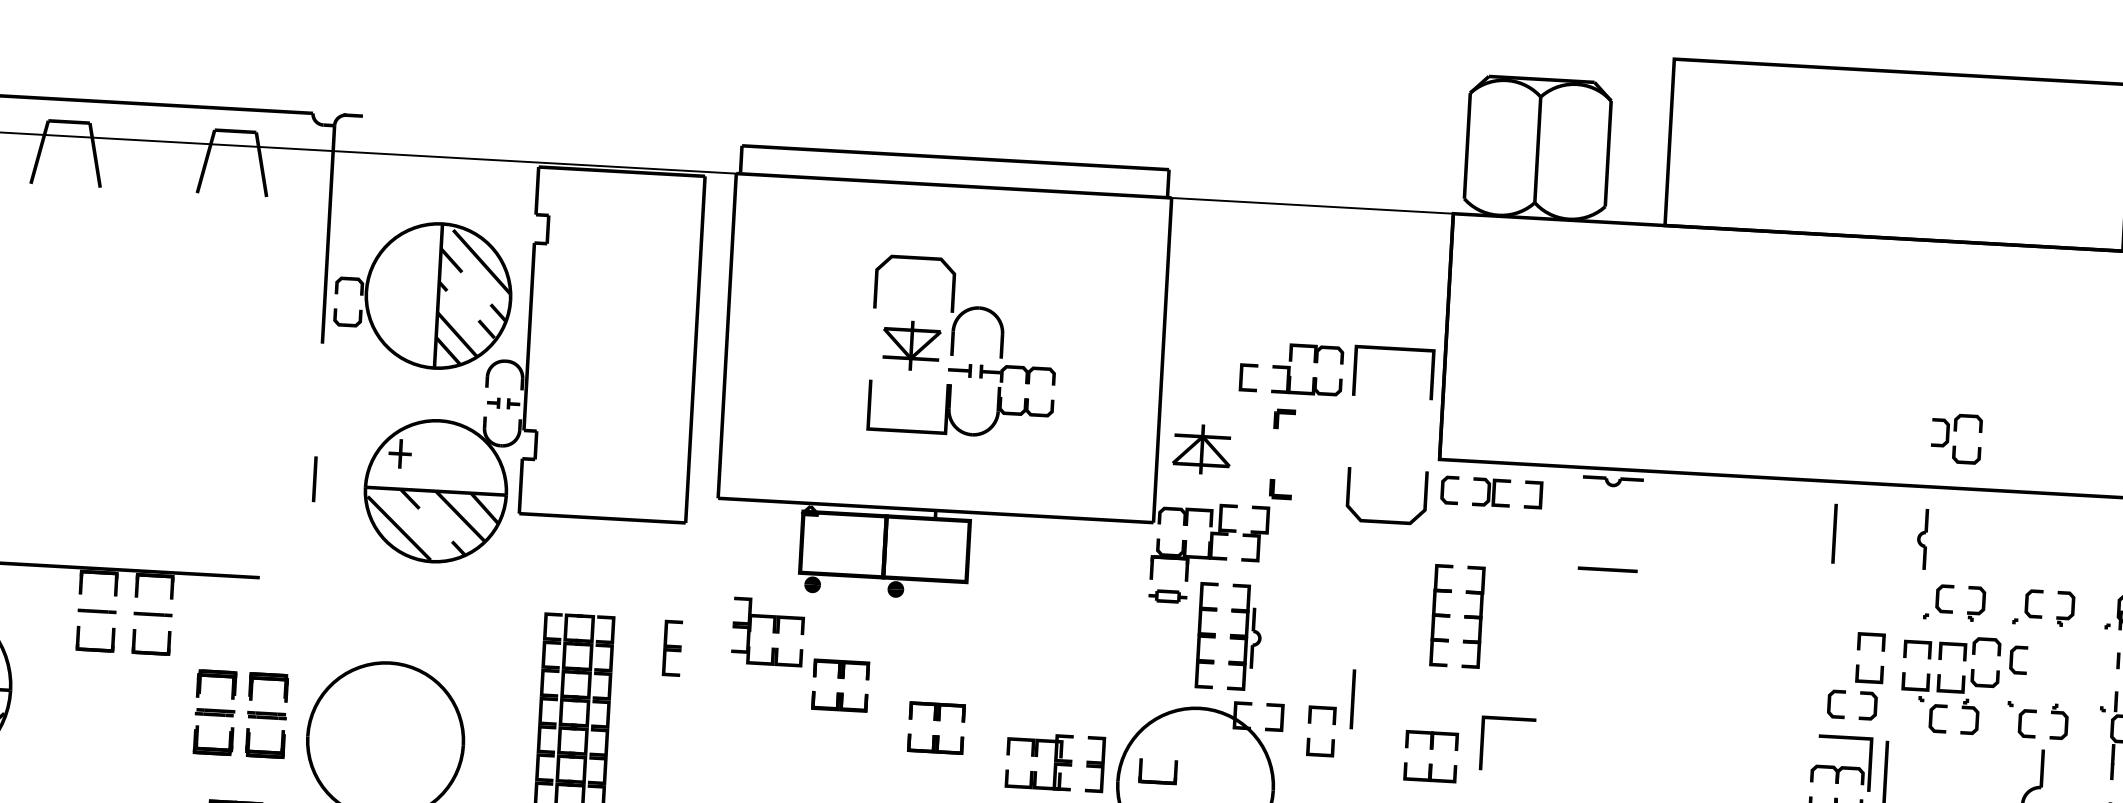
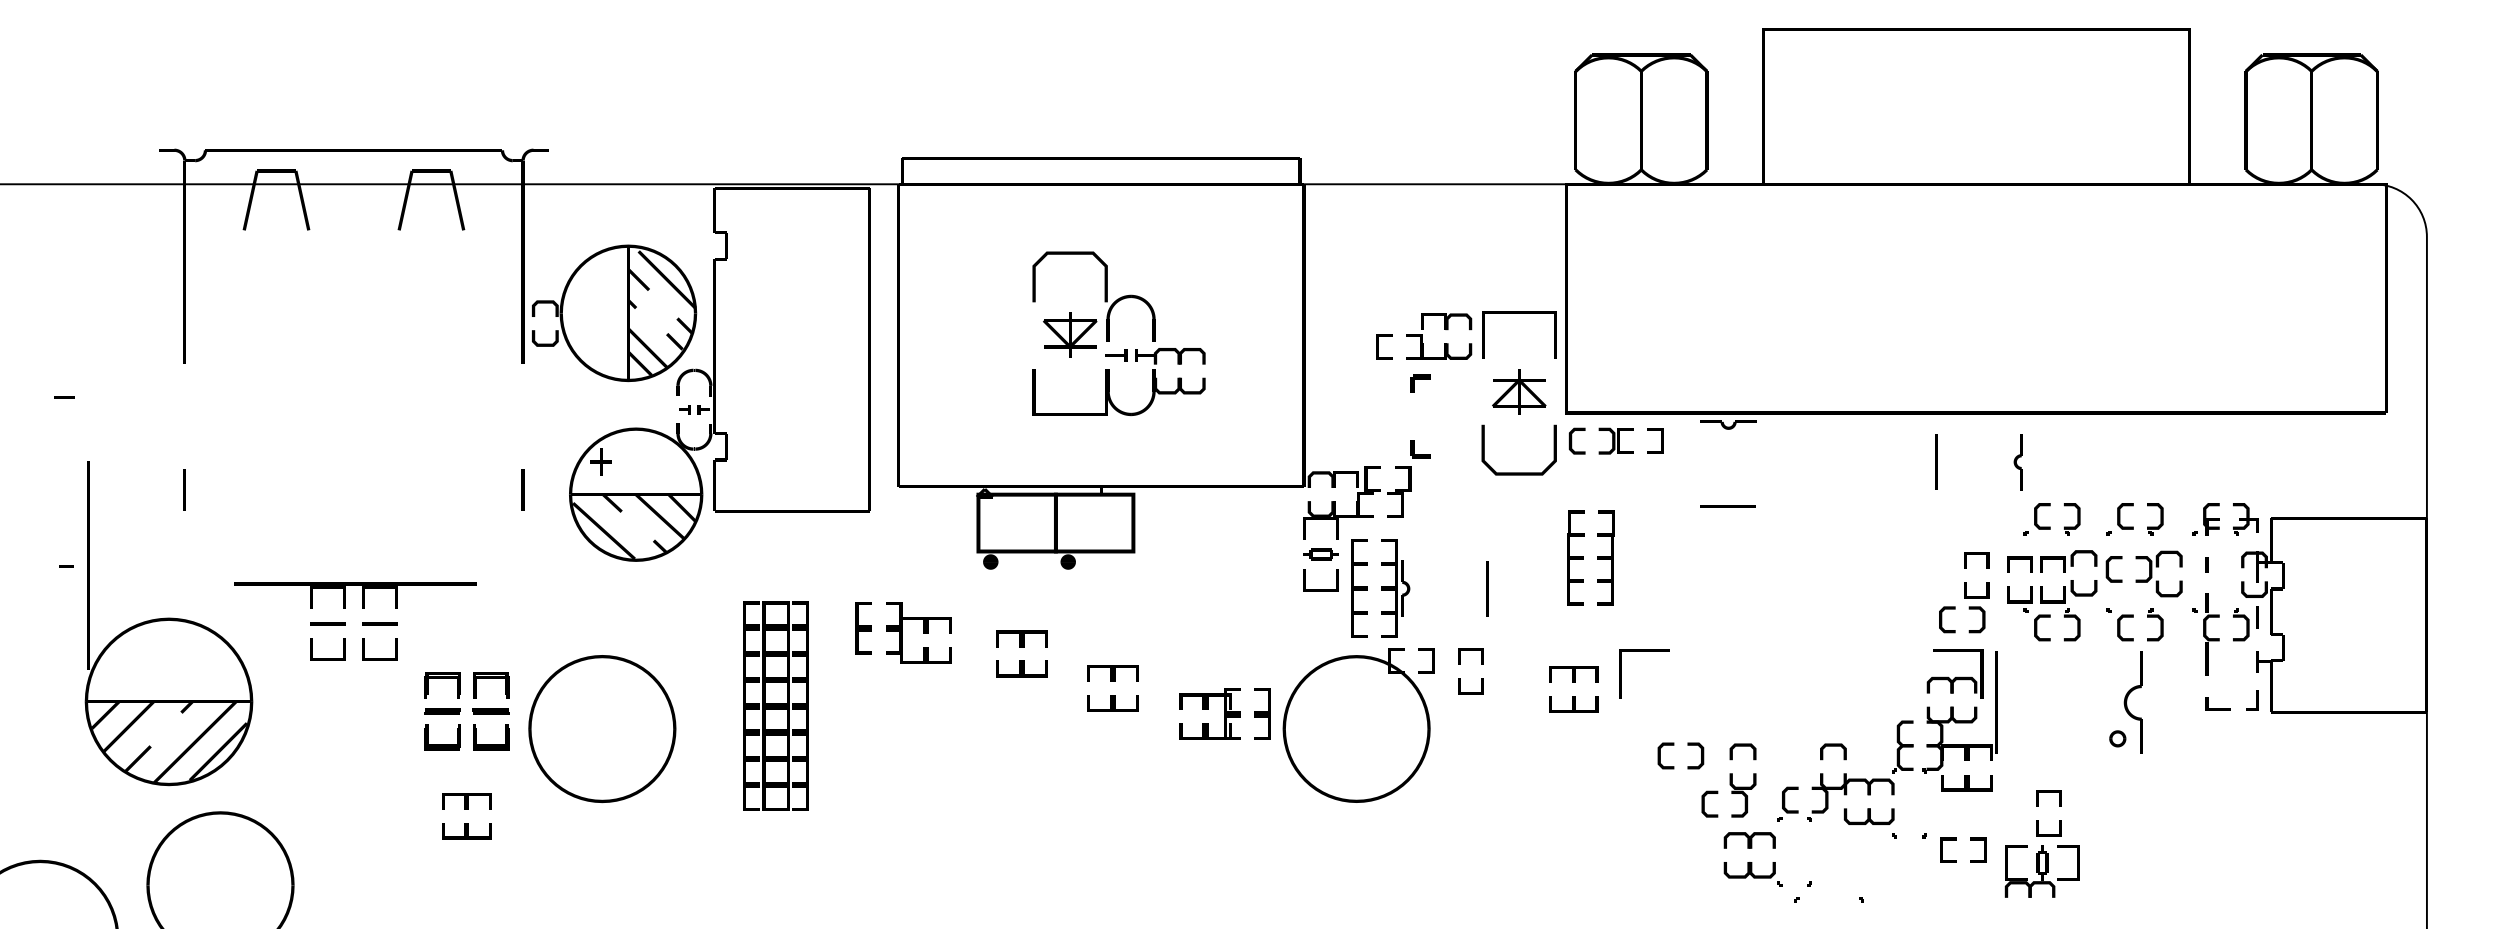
part: (1955, 438) -> (2158, 573), moved
part: (1202, 448) -> (1519, 391), moved
part: (767, 631) -> (918, 632), moved
line: (1353, 698) -> (1487, 588), moved
part: (1156, 781) -> (1320, 589), moved

